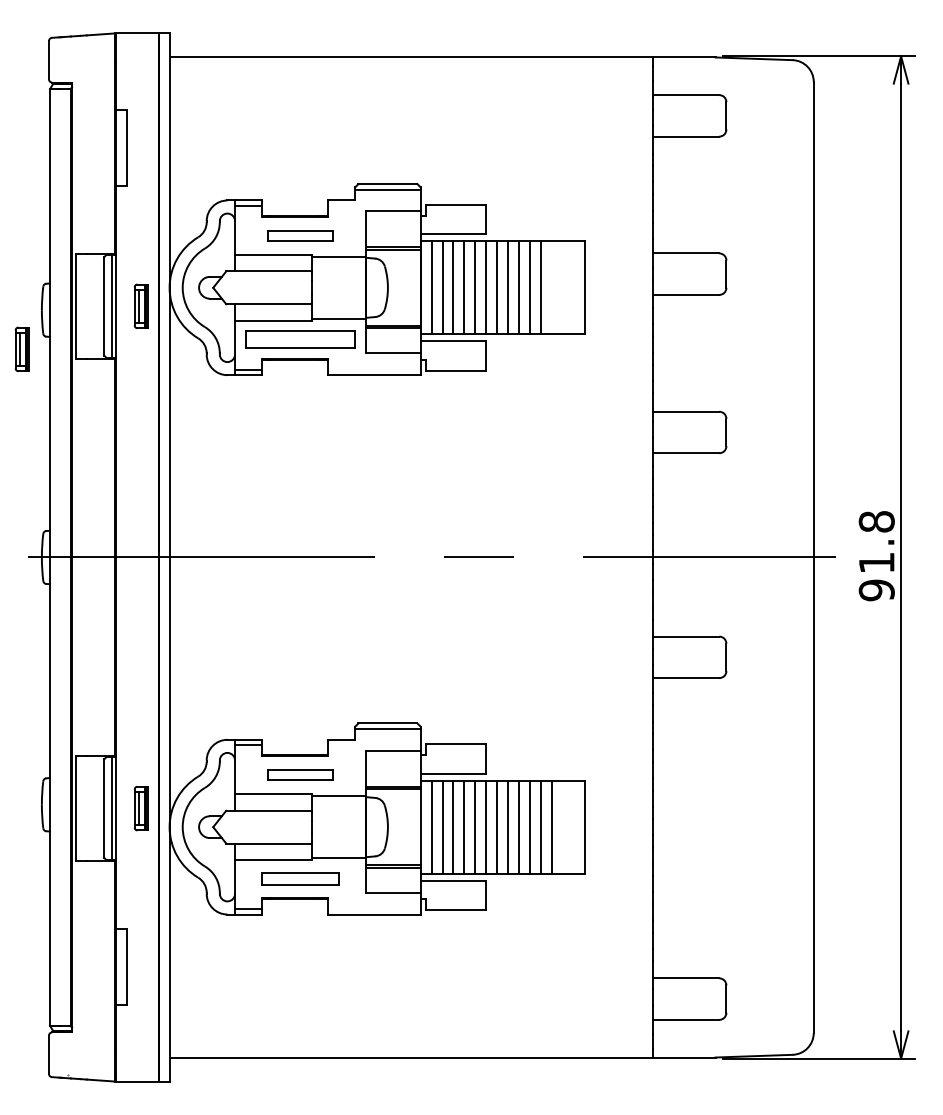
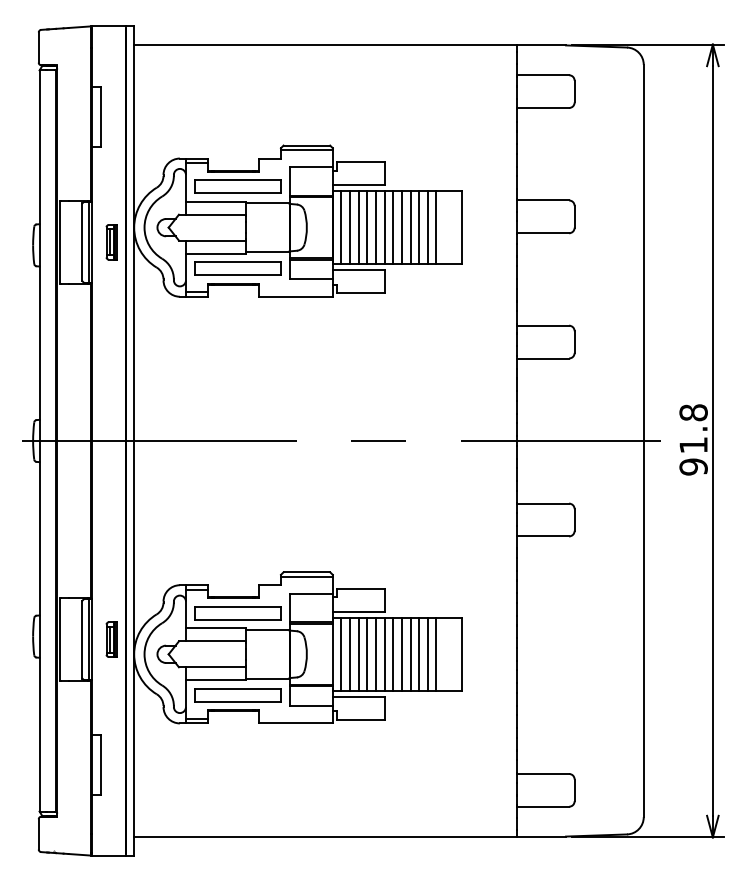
part: (300, 235) -> (237, 186), size x1.67
line: (551, 287) -> (436, 227), added
part: (21, 348) -> (17, 275), removed
part: (300, 774) -> (237, 612), size x1.67
part: (300, 878) -> (237, 694), size x1.43

